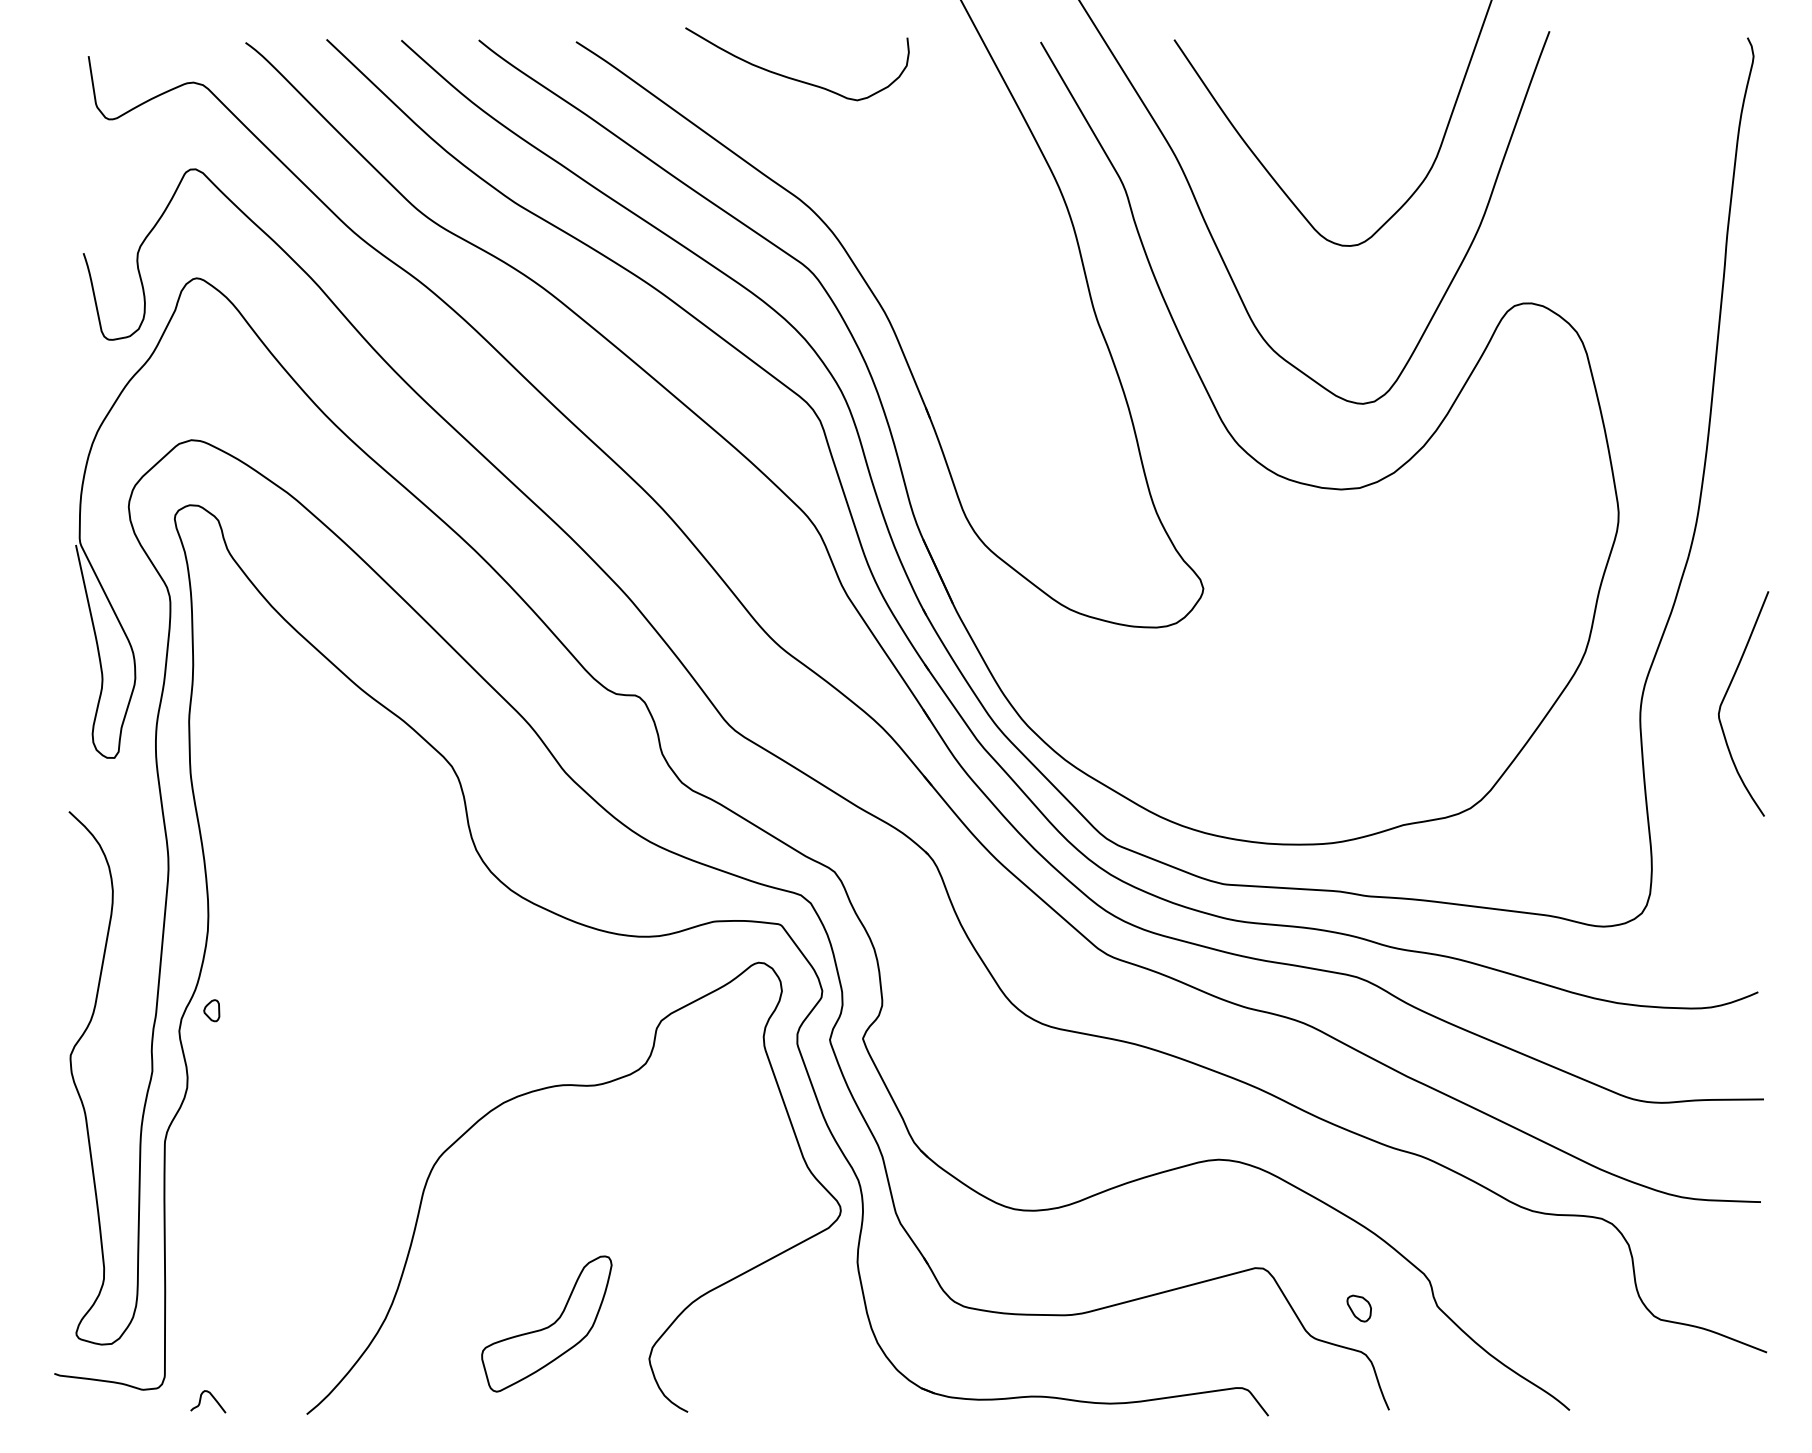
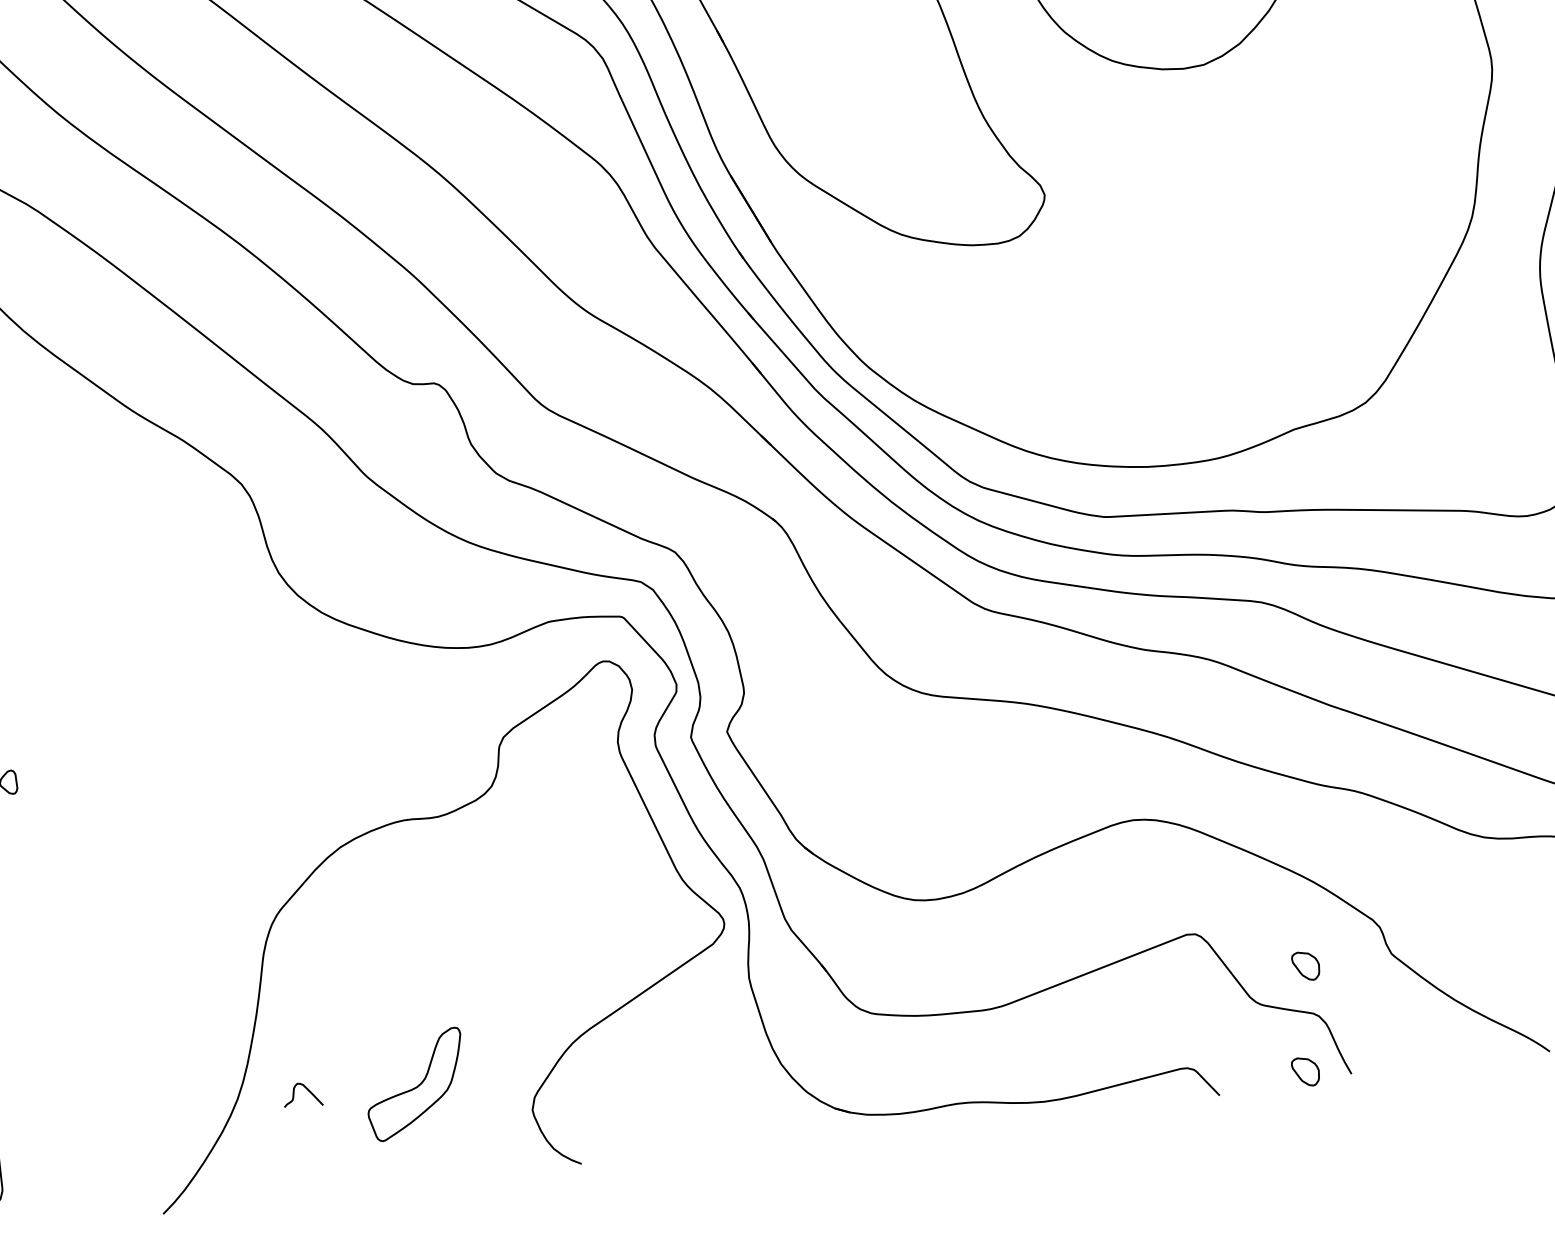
part: (546, 1323) -> (415, 1084), size x0.7
curve: (212, 1397) -> (306, 1089), moved
part: (1347, 1403) -> (1304, 1071), added

